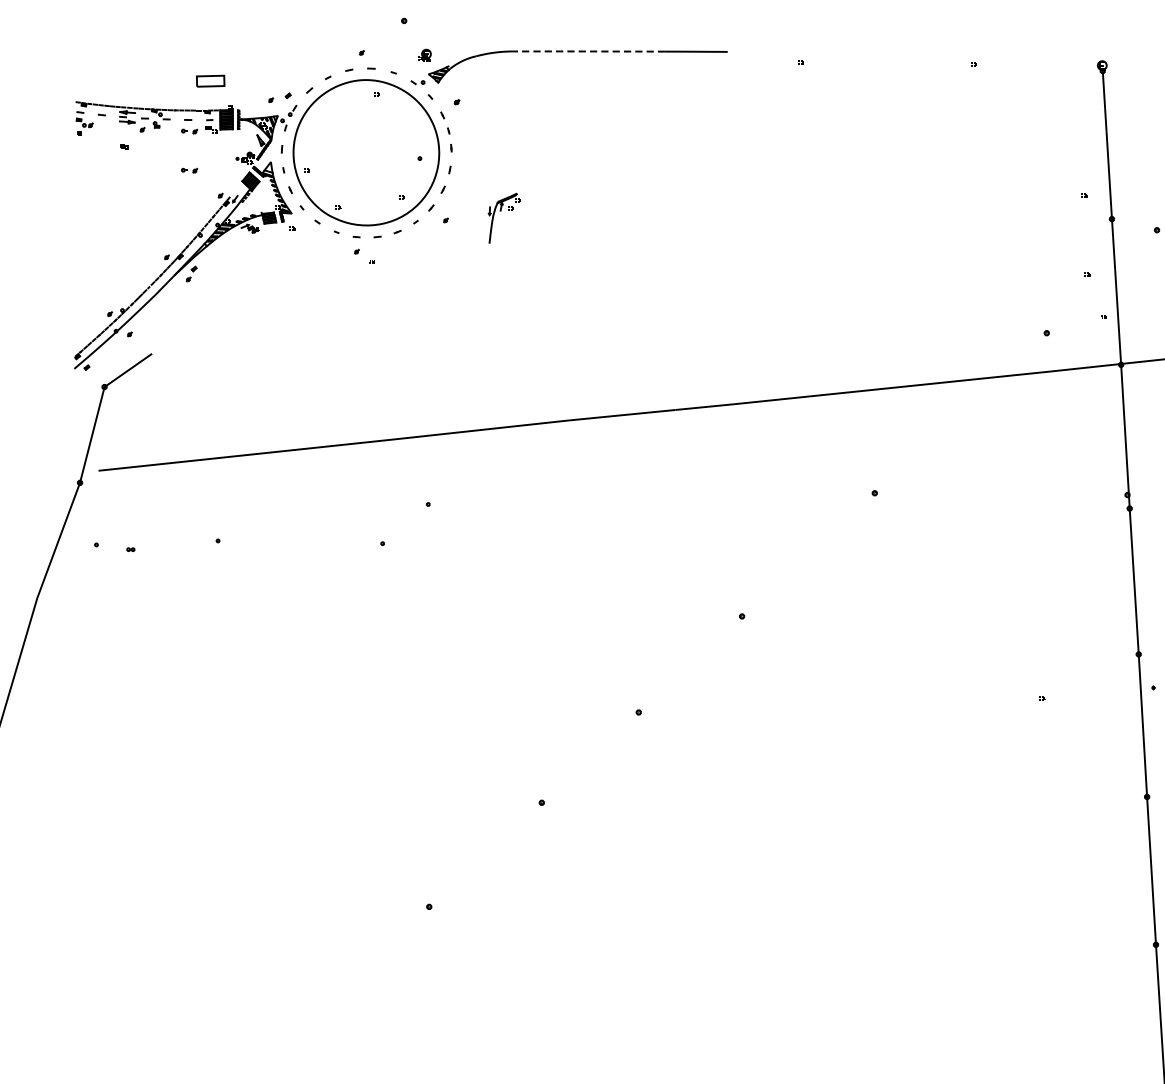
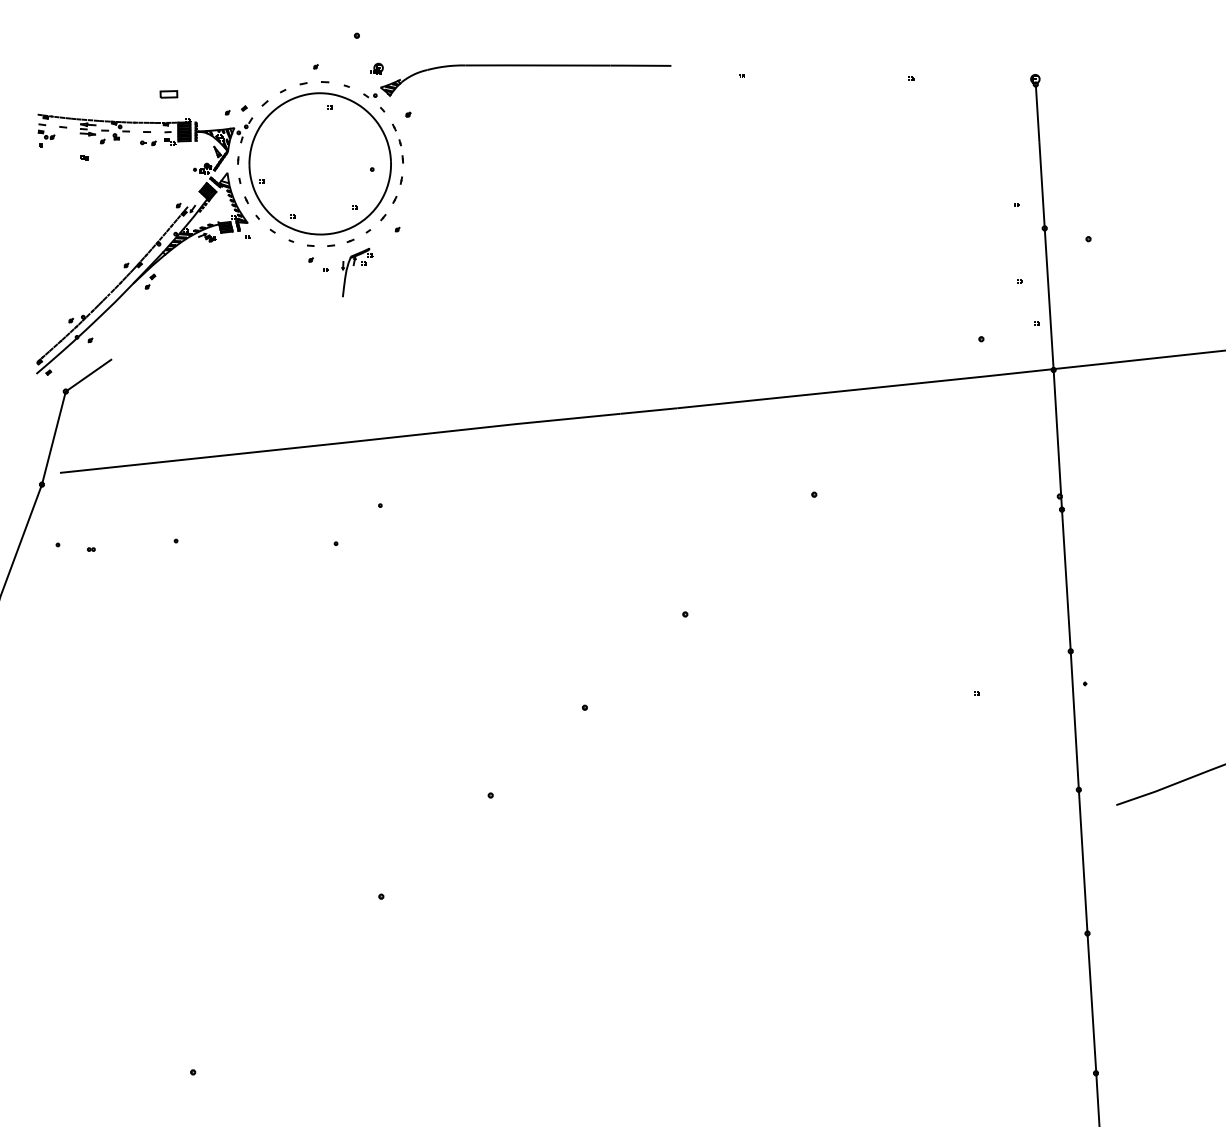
line: (589, 51) -> (537, 65), dashed -> solid
part: (210, 81) -> (168, 94), size x0.62
part: (189, 170) -> (148, 181), removed
part: (501, 211) -> (354, 265), moved

